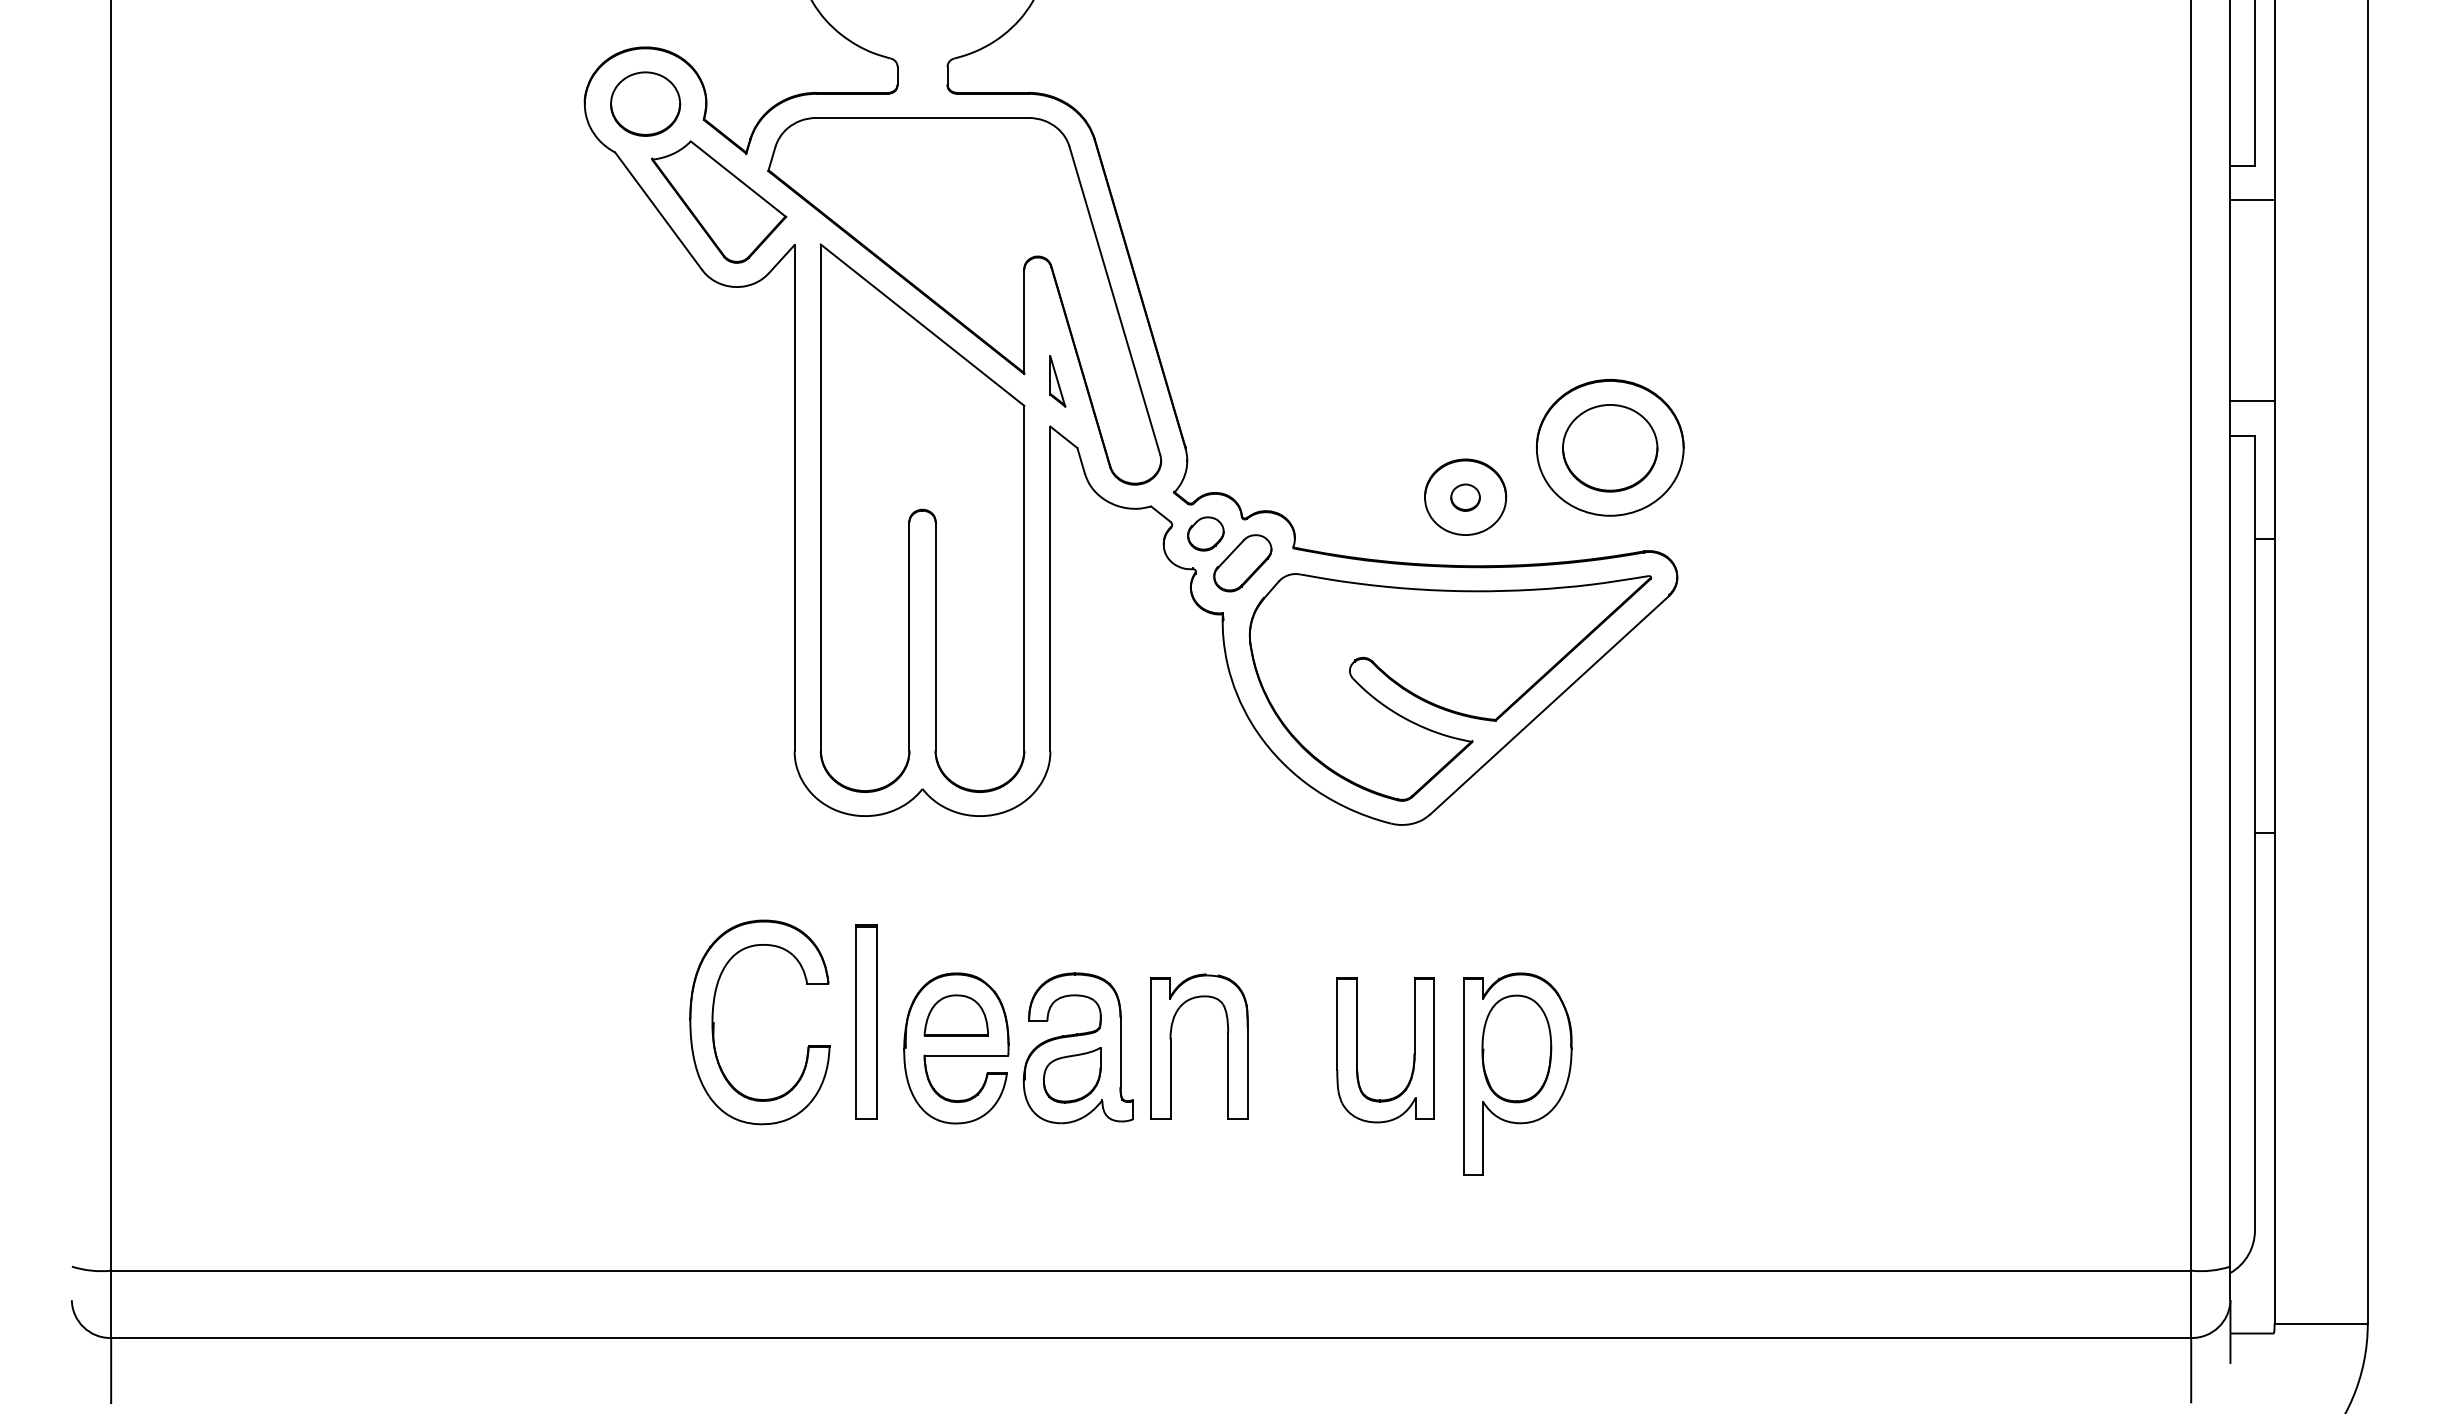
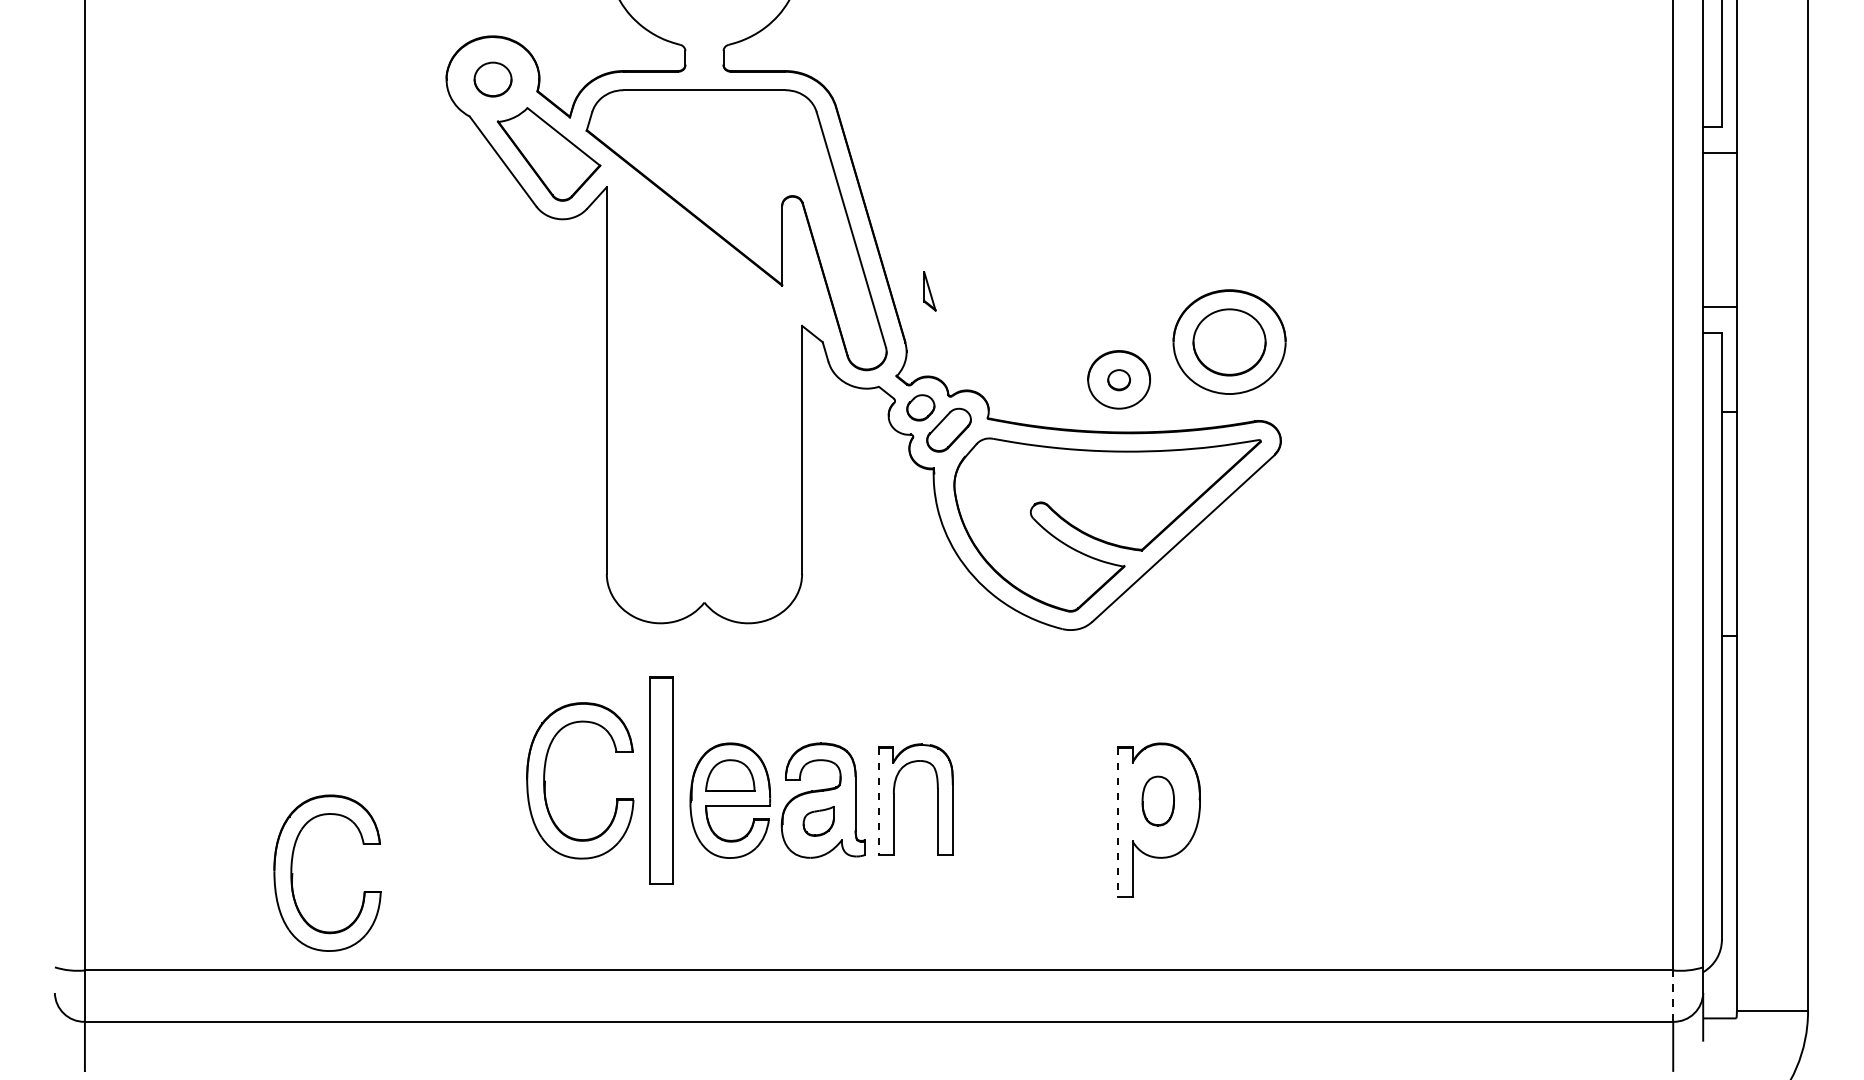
part: (645, 103) -> (492, 79), size x0.7
part: (1057, 381) -> (929, 291), moved
part: (922, 517) -> (704, 395), removed
part: (866, 1021) -> (661, 780), size x1.4
line: (1151, 1048) -> (879, 800), solid -> dashed
part: (1516, 1048) -> (1158, 800), size x0.6
part: (1357, 1050) -> (1036, 802), removed
part: (1072, 1075) -> (818, 821), size x0.7
line: (1464, 1076) -> (1118, 822), solid -> dashed
part: (383, 1143) -> (292, 873), added
line: (2191, 1304) -> (1673, 996), solid -> dashed

